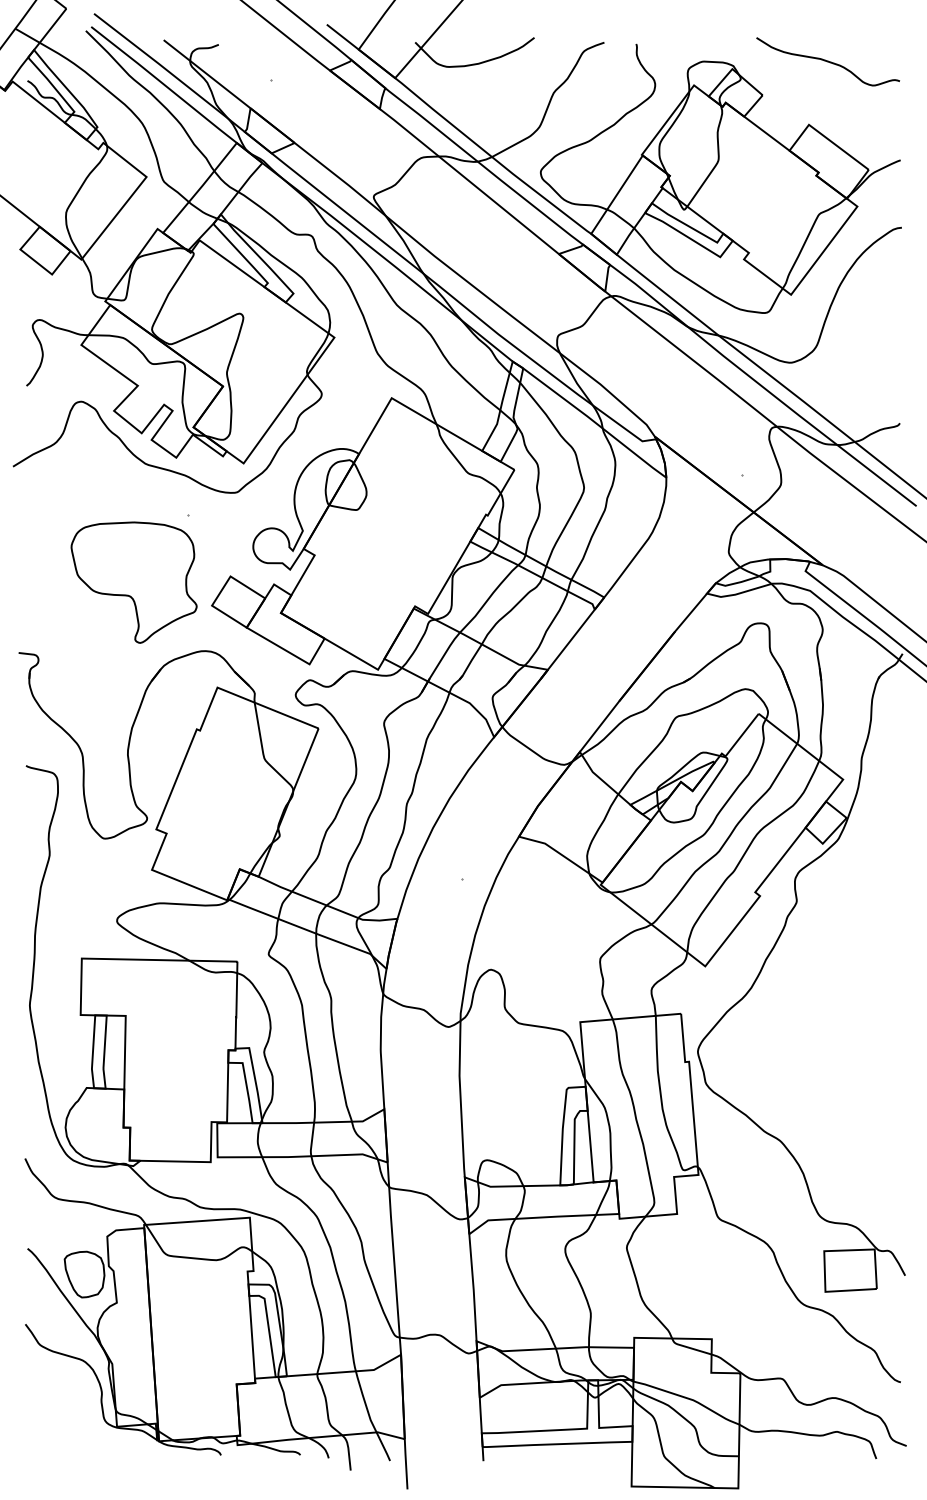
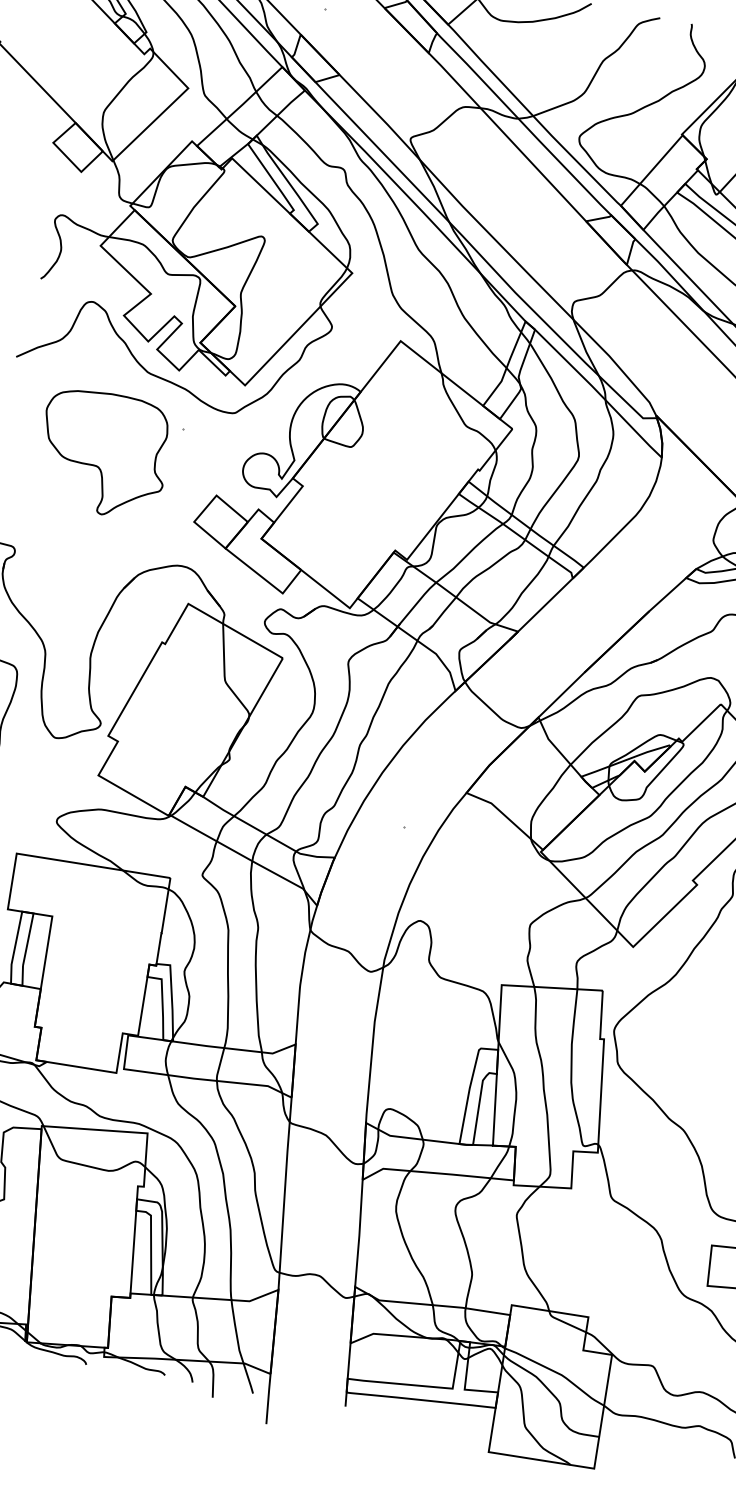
part: (133, 582) -> (103, 453), moved

